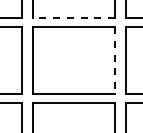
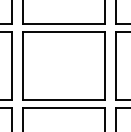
line: (73, 18) -> (63, 23), dashed -> solid
line: (115, 60) -> (105, 65), dashed -> solid

